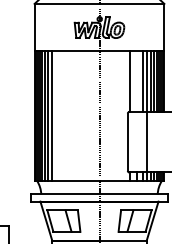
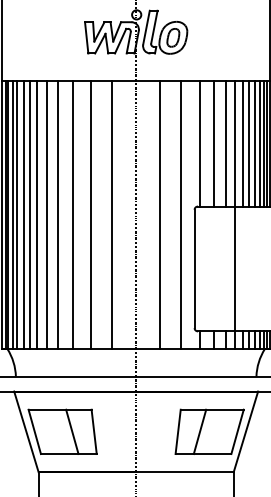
line: (137, 81) -> (214, 143), added
line: (56, 115) -> (47, 213), added
line: (61, 115) -> (57, 213), added
line: (68, 115) -> (72, 213), added
line: (77, 115) -> (90, 213), added
line: (87, 115) -> (111, 213), added
line: (111, 115) -> (160, 213), added
line: (121, 115) -> (181, 213), added

